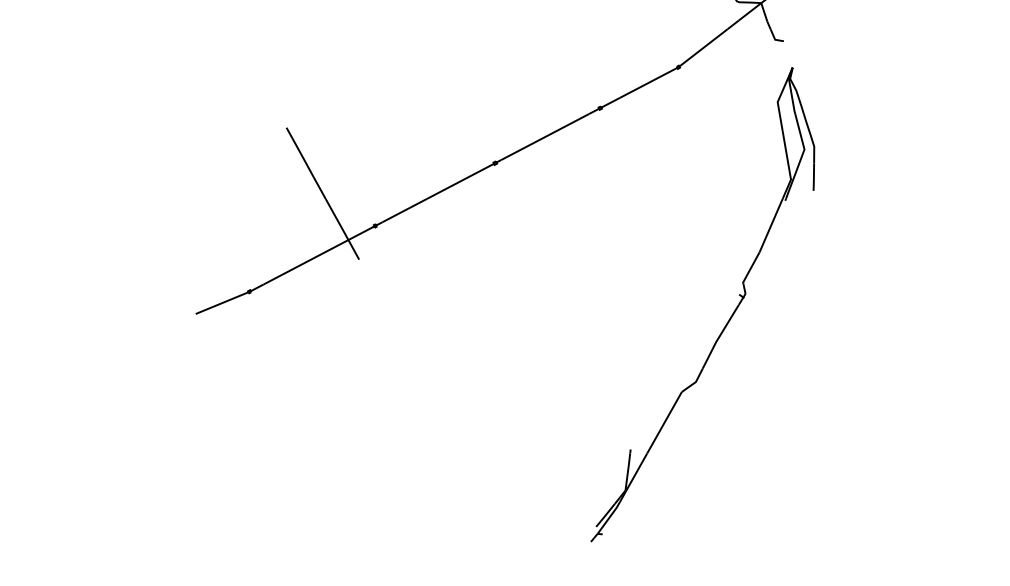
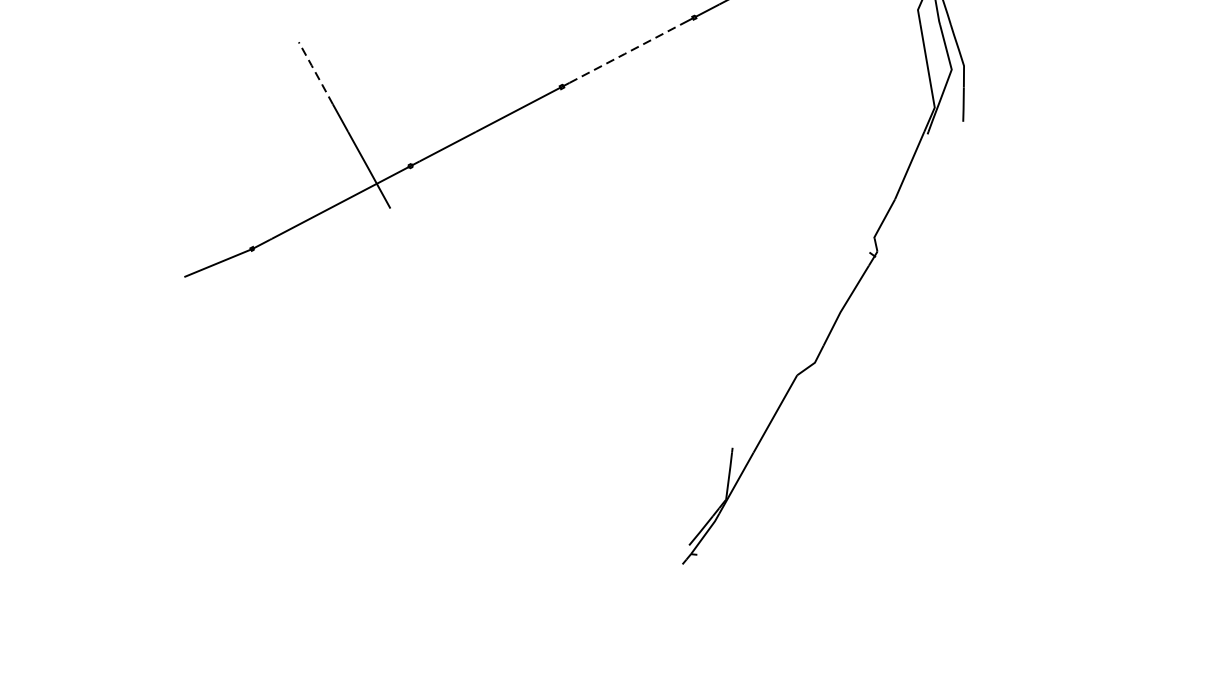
line: (545, 137) -> (625, 54), solid -> dashed
line: (300, 152) -> (316, 73), solid -> dashed

